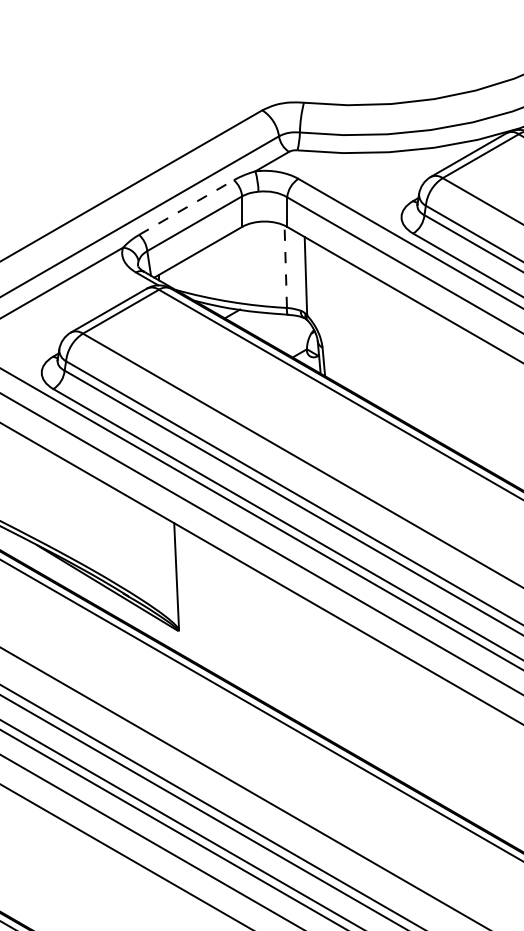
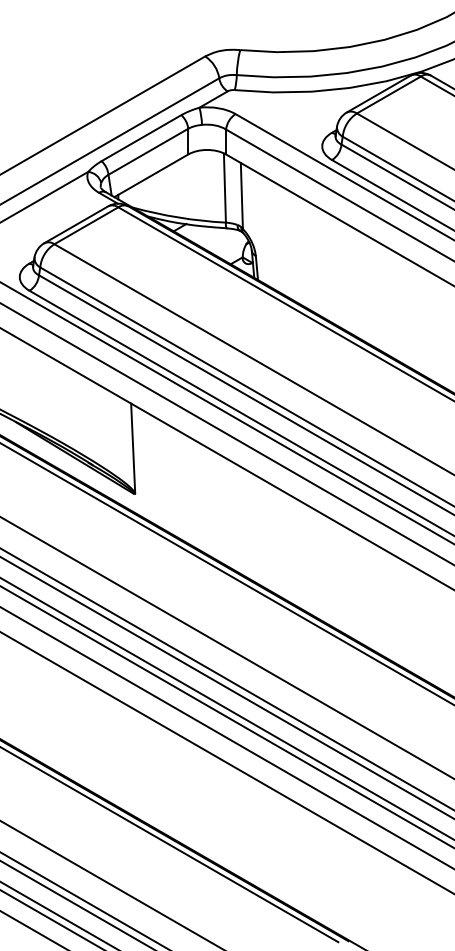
line: (186, 206) -> (141, 137), dashed -> solid
line: (285, 266) -> (224, 187), dashed -> solid

